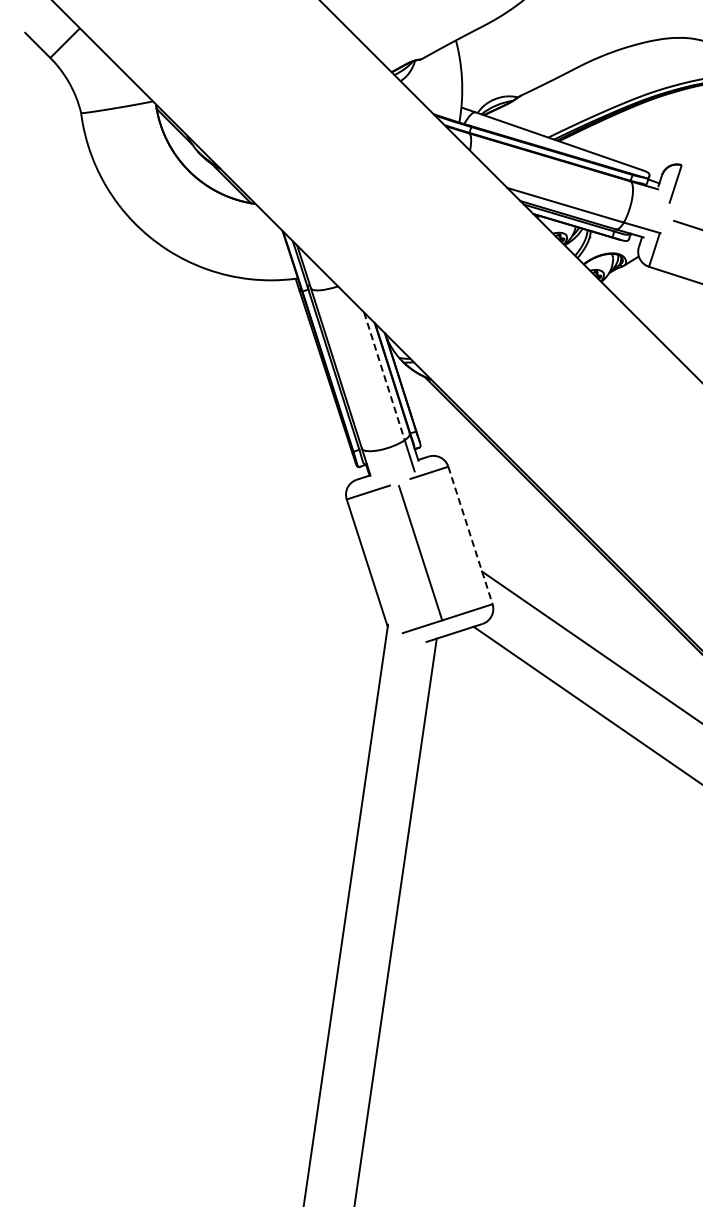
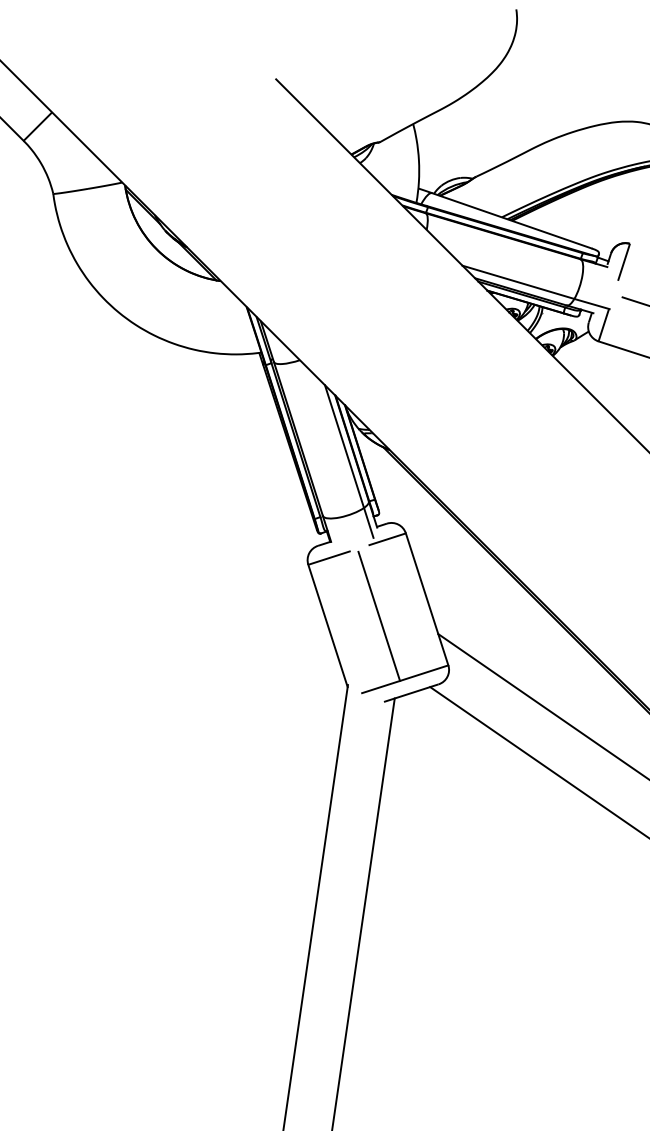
line: (384, 376) -> (344, 446), dashed -> solid
line: (470, 535) -> (427, 599), dashed -> solid

